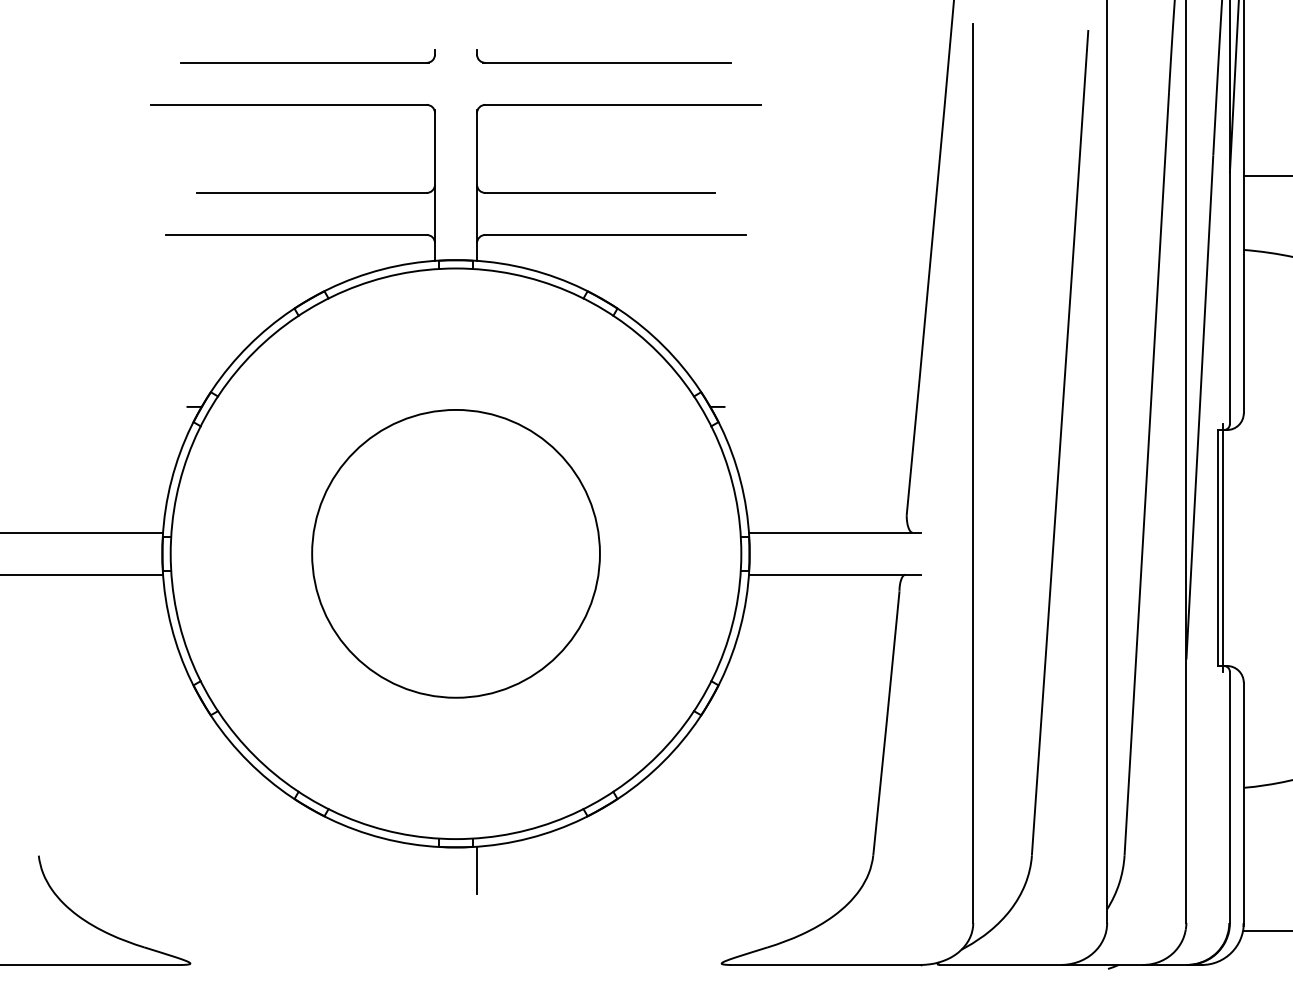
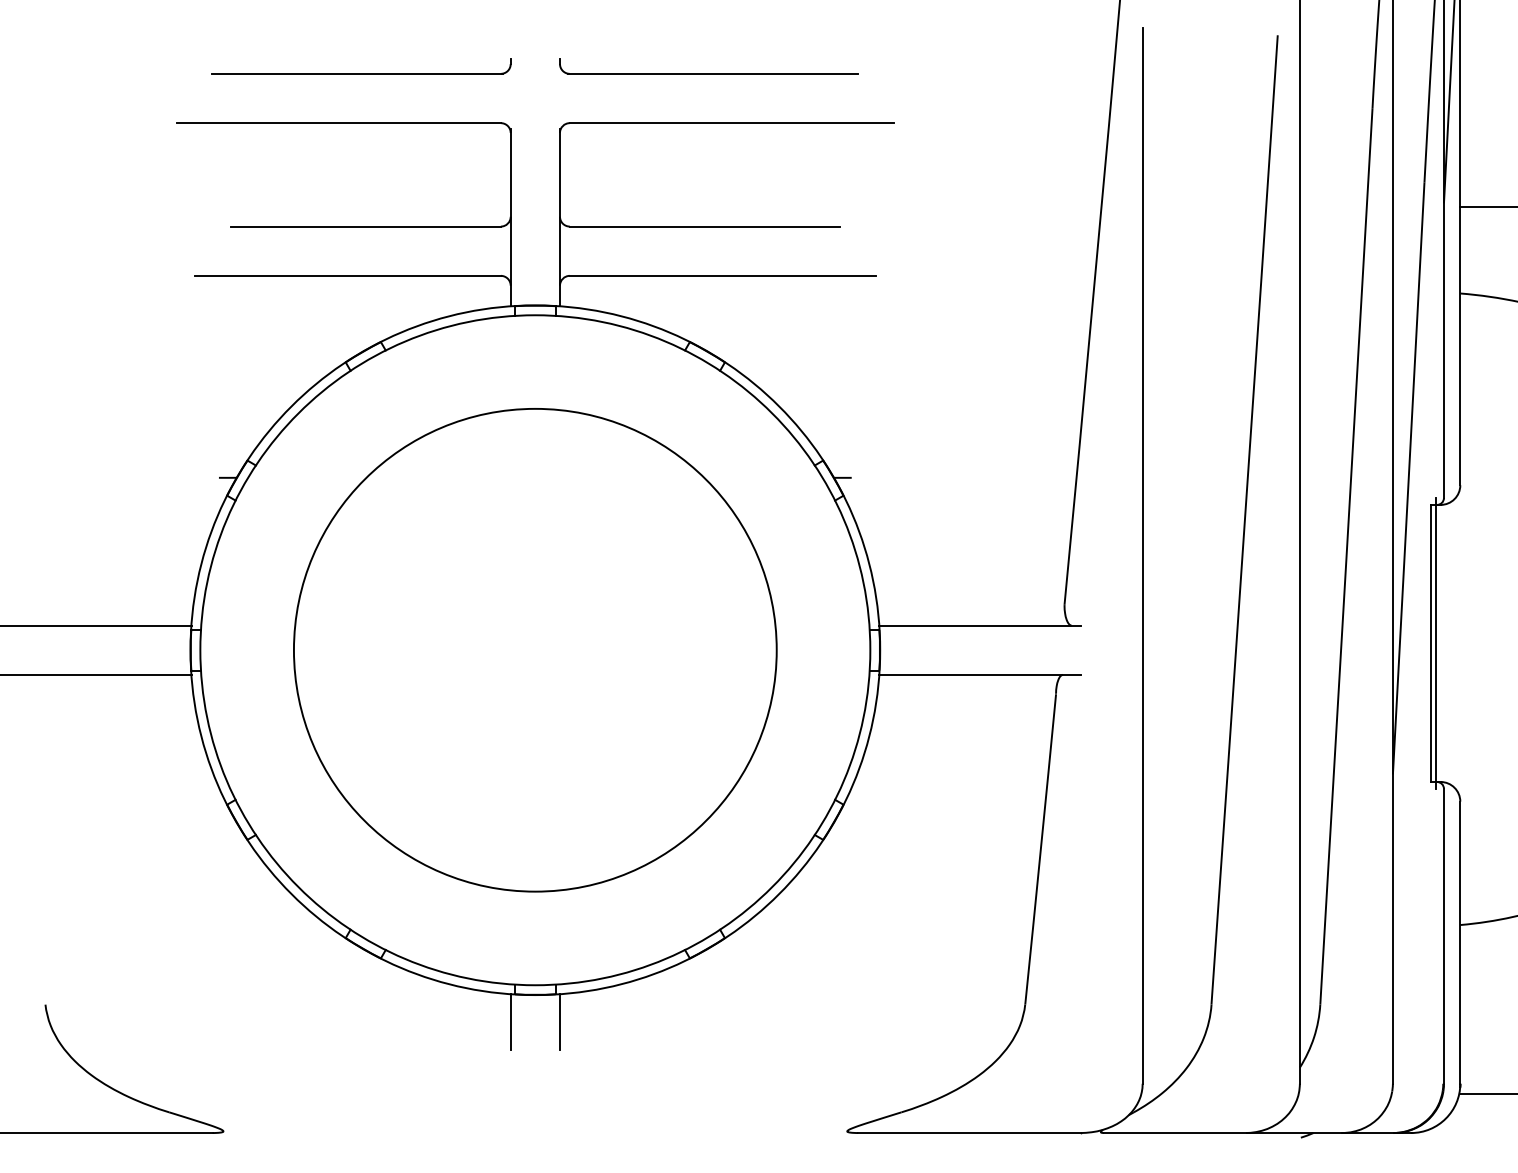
circle: (456, 554) -> (535, 650), size x1.43
line: (434, 869) -> (510, 1021), added

